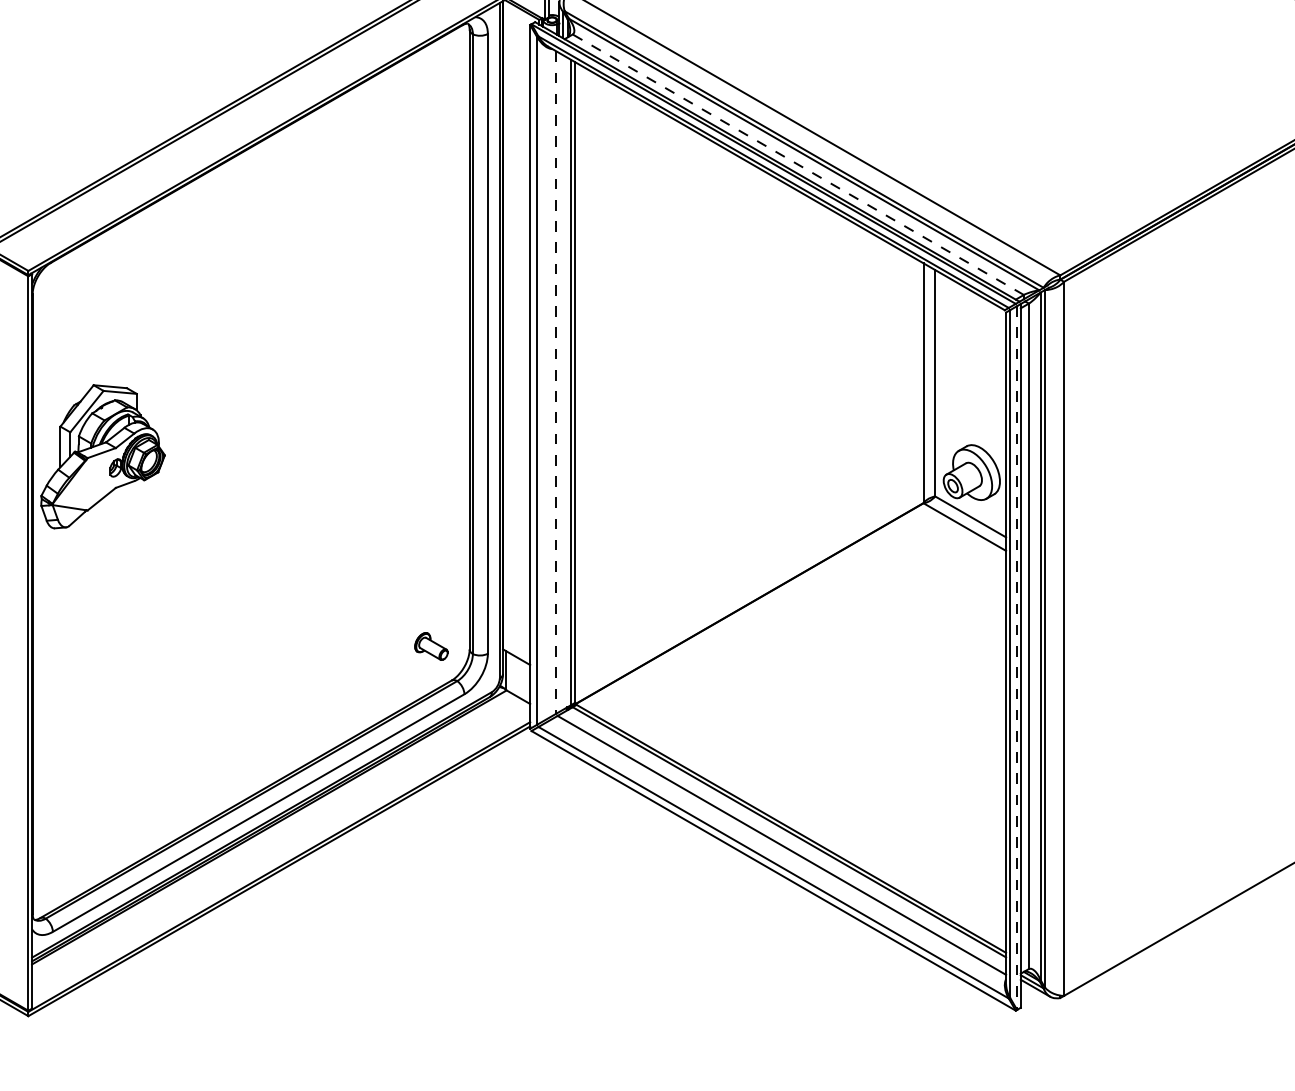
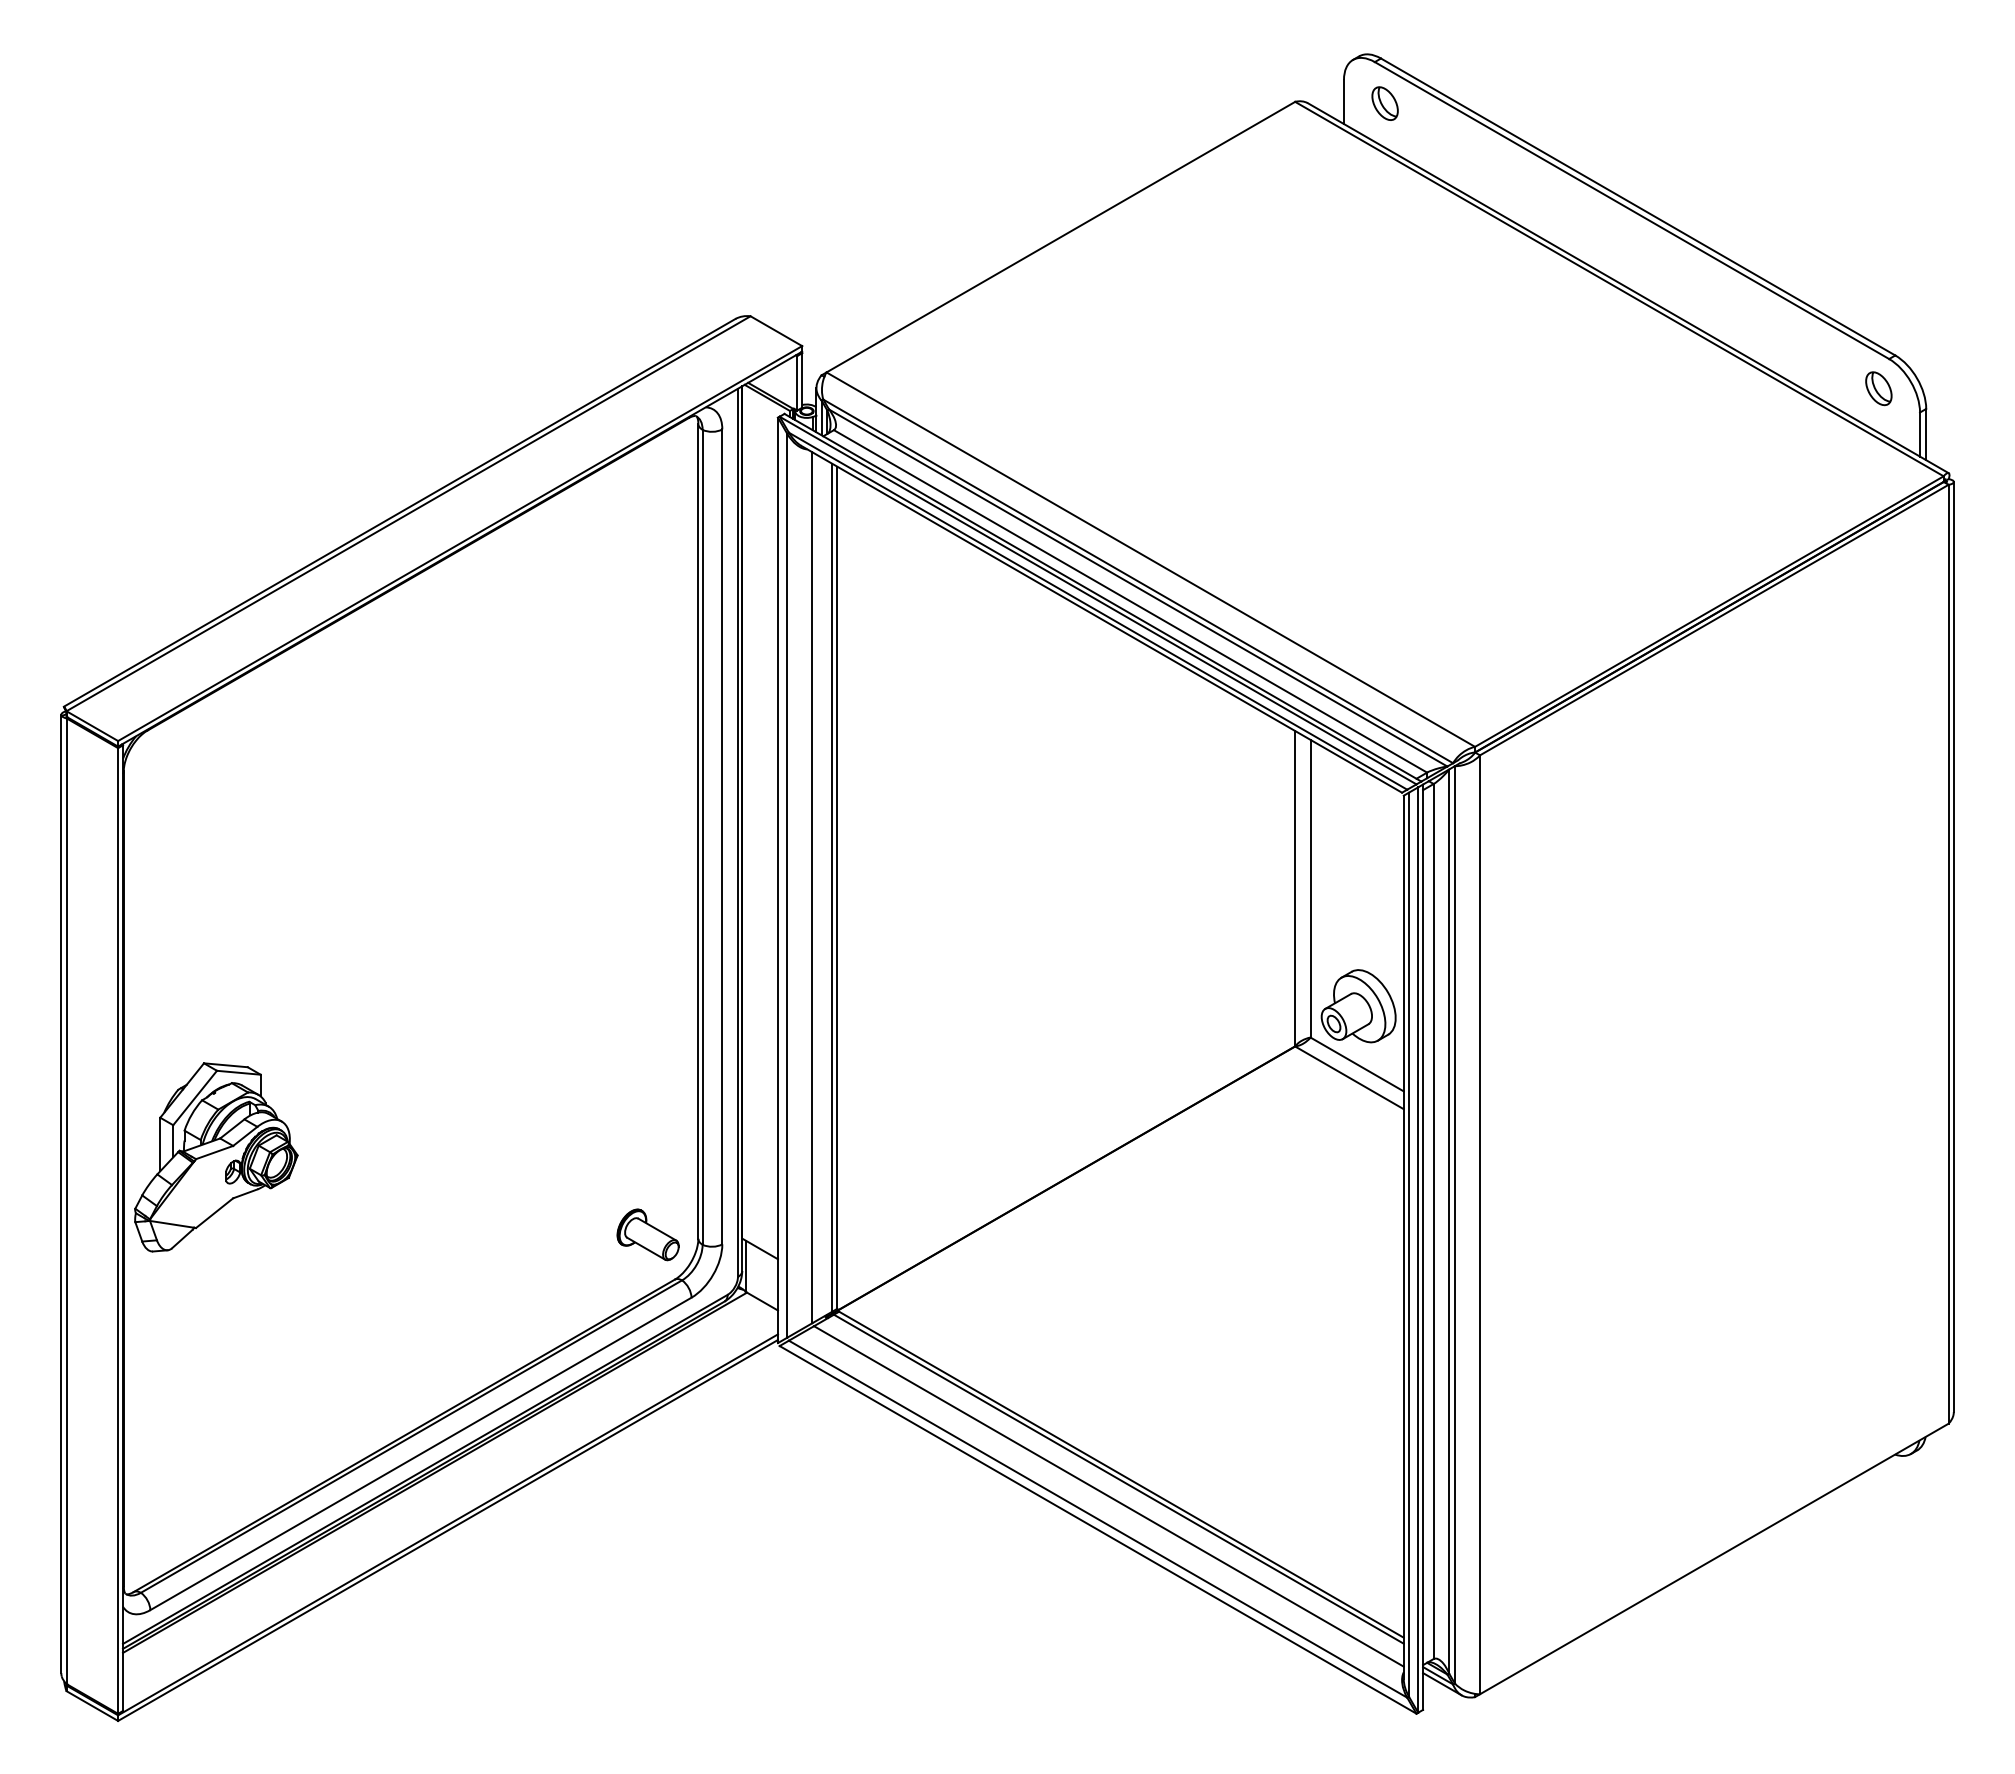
line: (798, 164) -> (1130, 601), dashed -> solid
line: (556, 383) -> (812, 888), dashed -> solid
part: (103, 456) -> (216, 1157), moved
part: (430, 646) -> (647, 1234), size x1.43
line: (1017, 658) -> (1418, 1250), dashed -> solid

